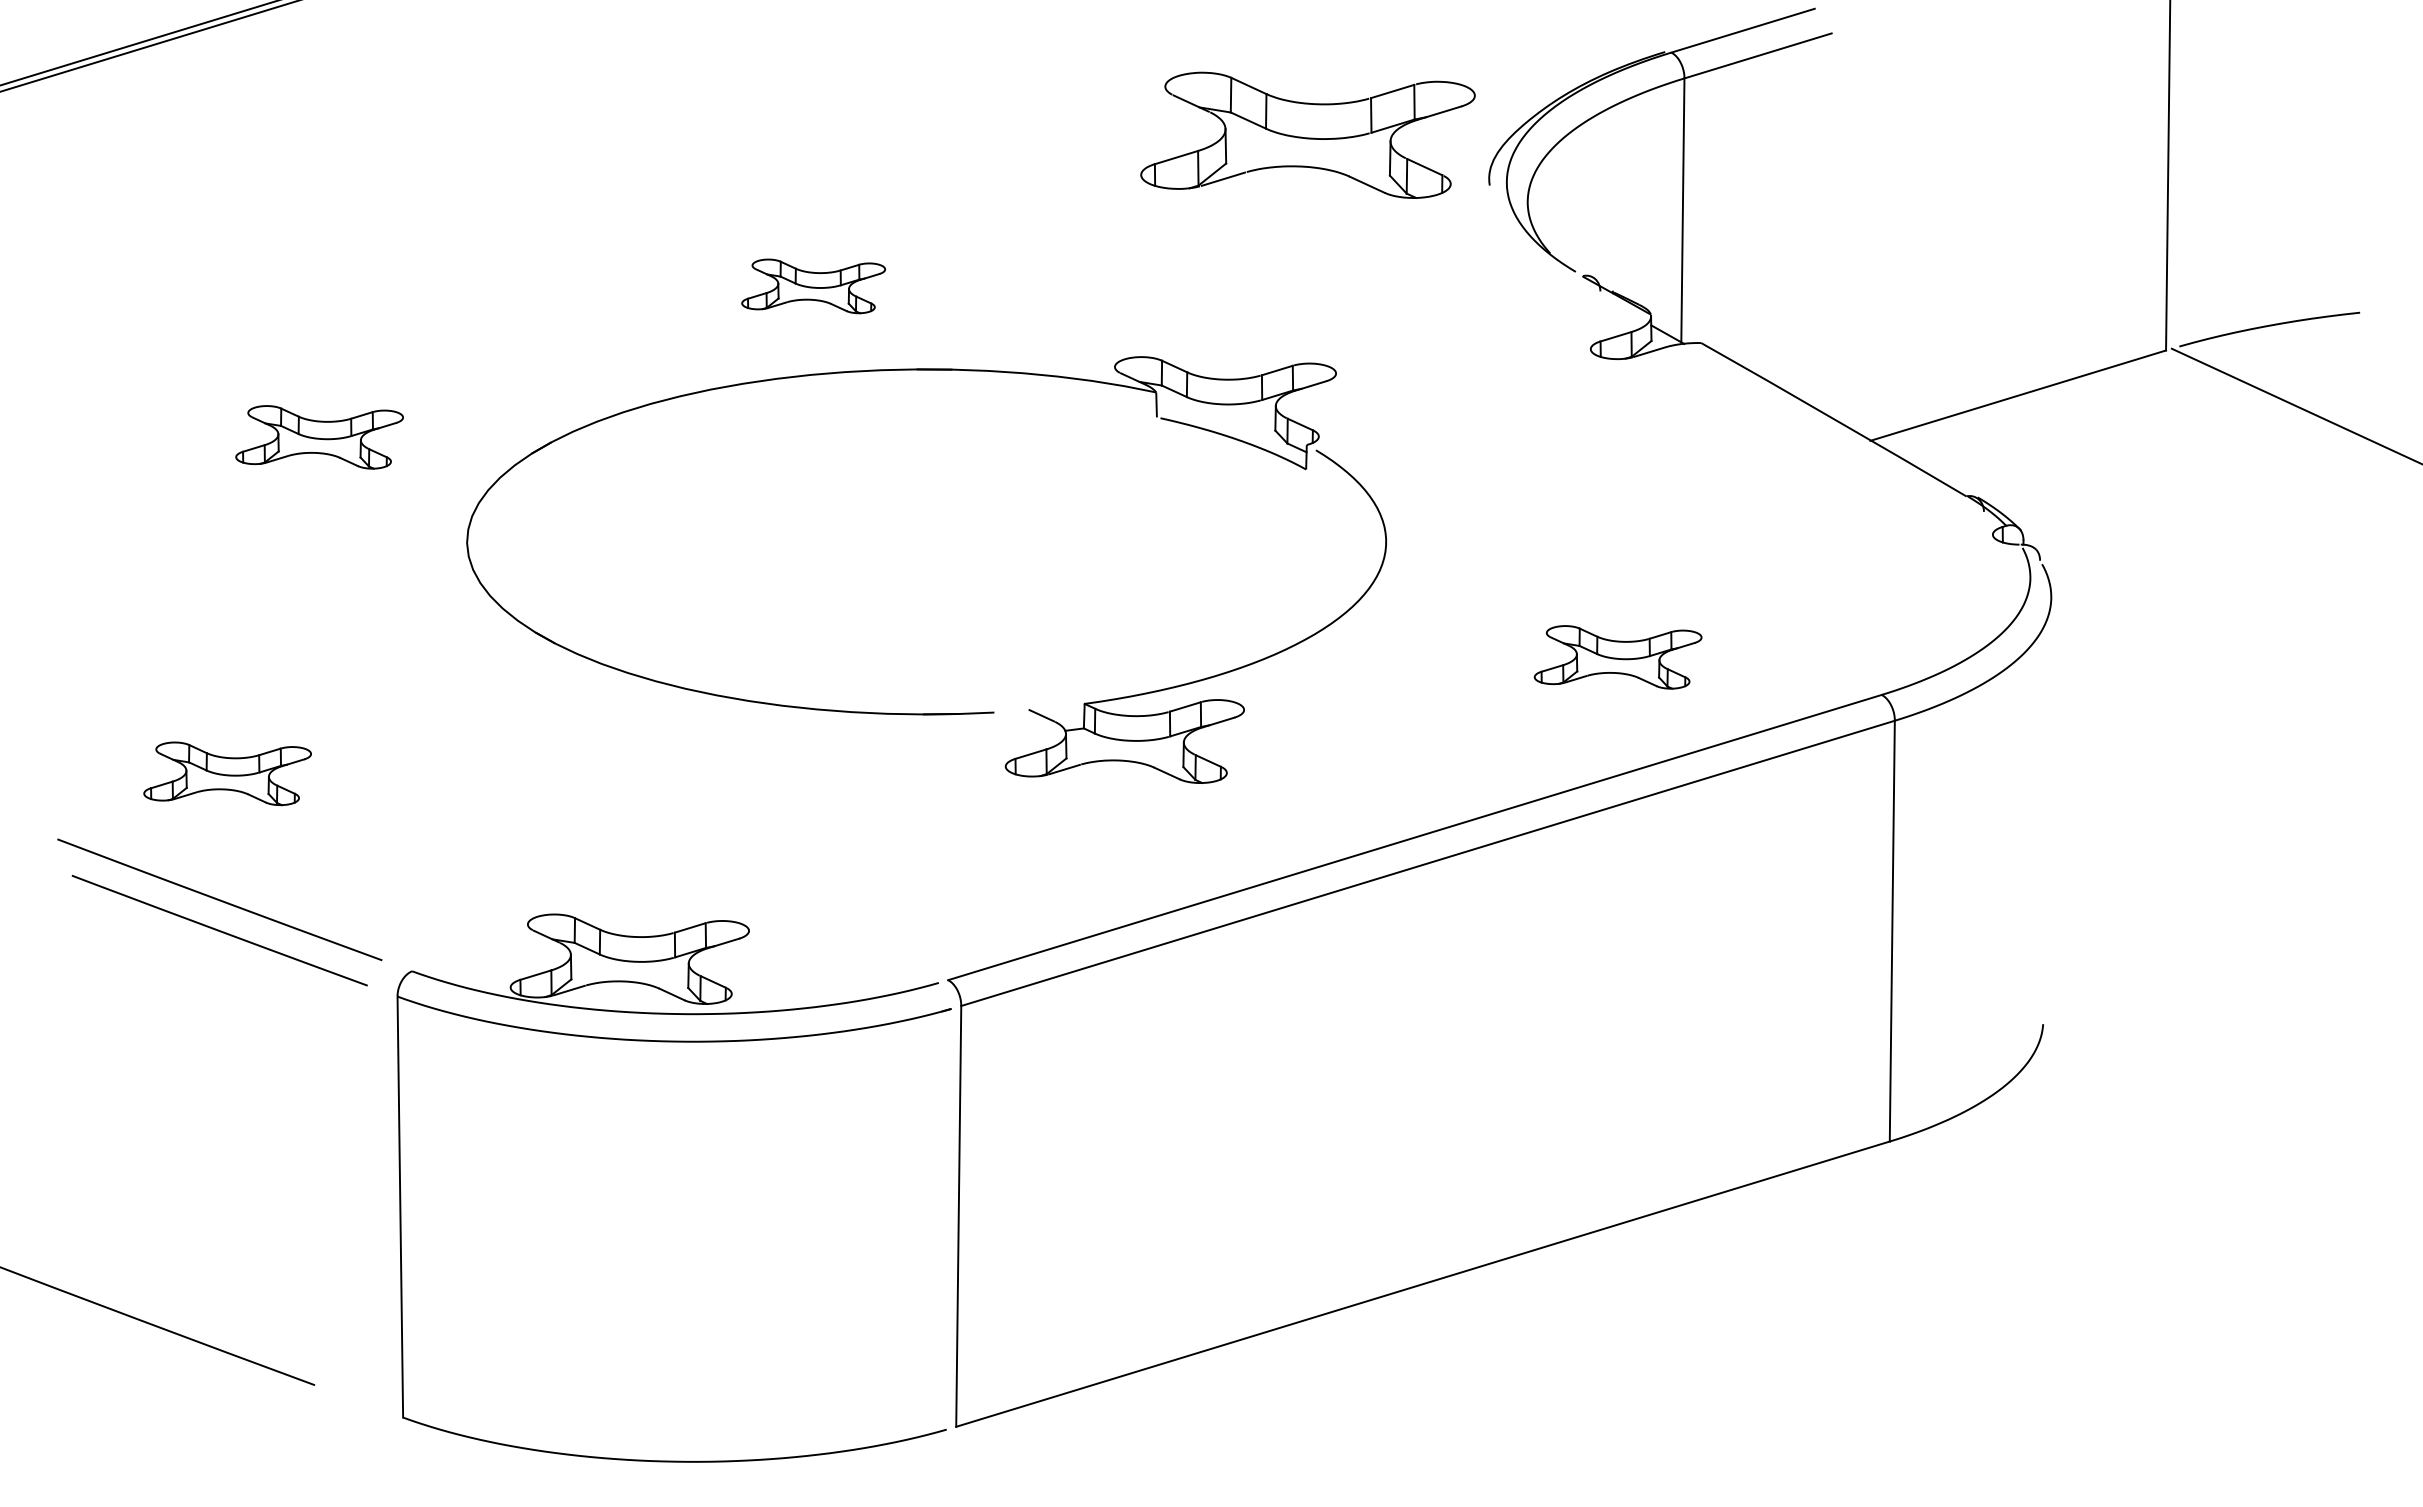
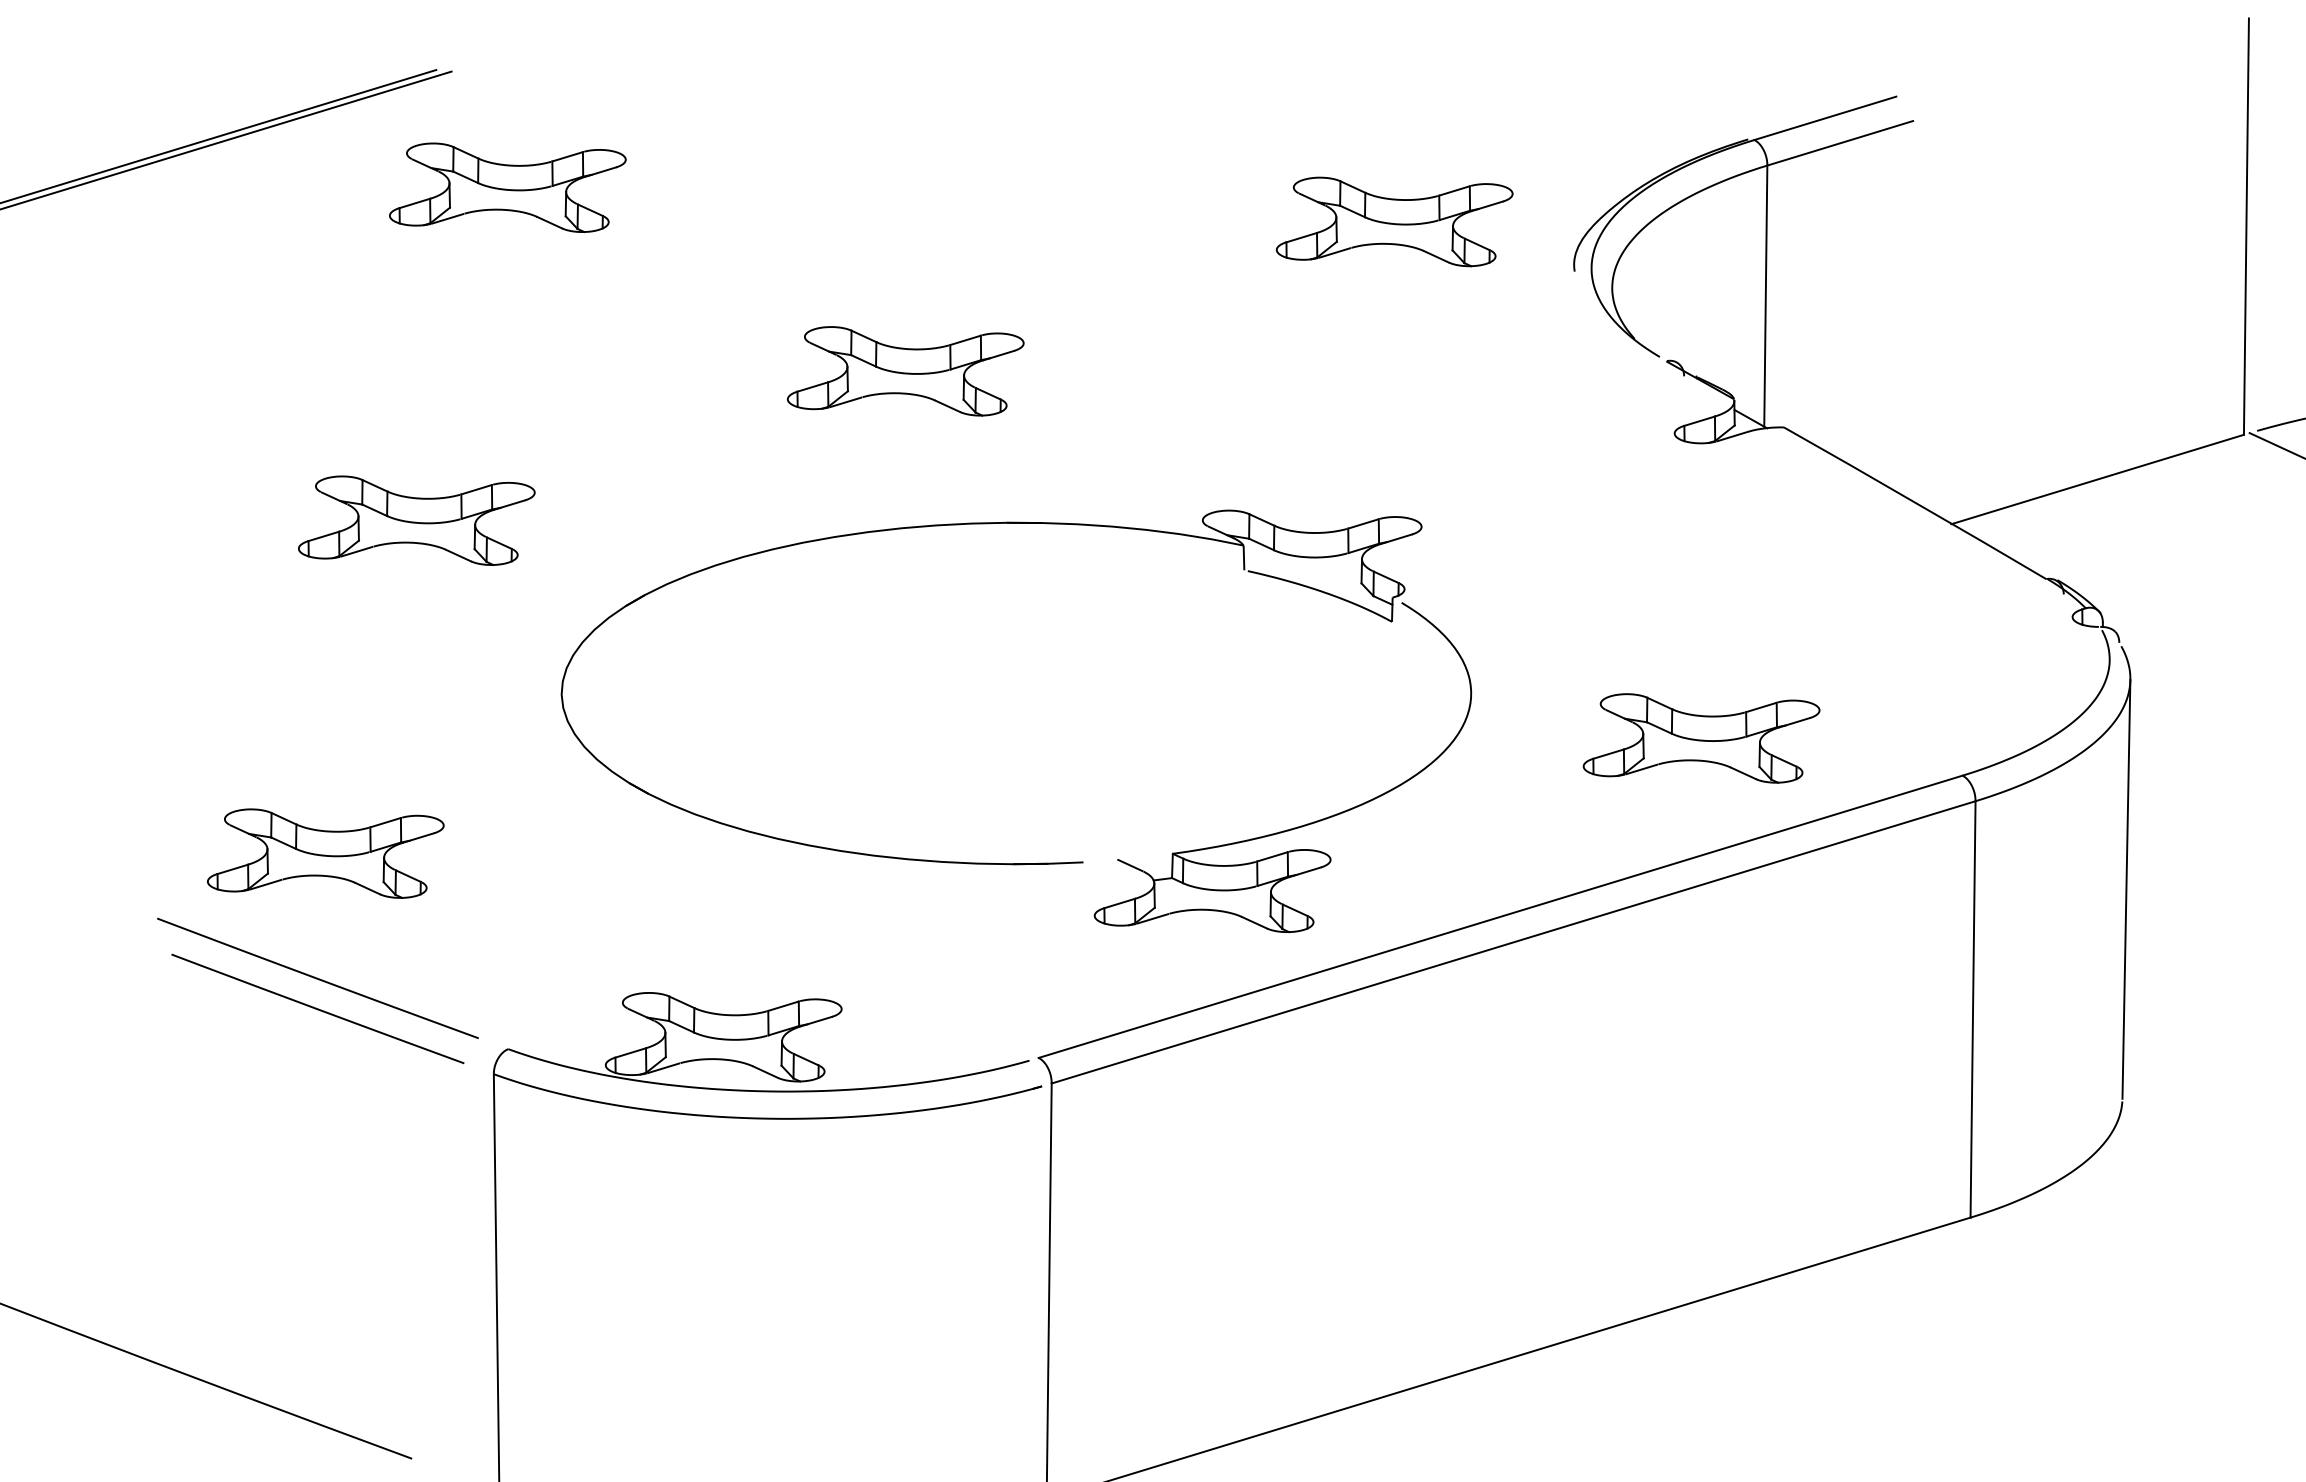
part: (411, 100) -> (507, 187), added
part: (1307, 135) -> (1394, 222), size x0.71
part: (813, 286) -> (905, 371), size x1.67
part: (319, 437) -> (416, 520), size x1.43
part: (1618, 657) -> (1702, 738), size x1.43
part: (926, 713) -> (1016, 863), moved
part: (227, 773) -> (325, 853), size x1.43
line: (2047, 809) -> (2126, 889), added

